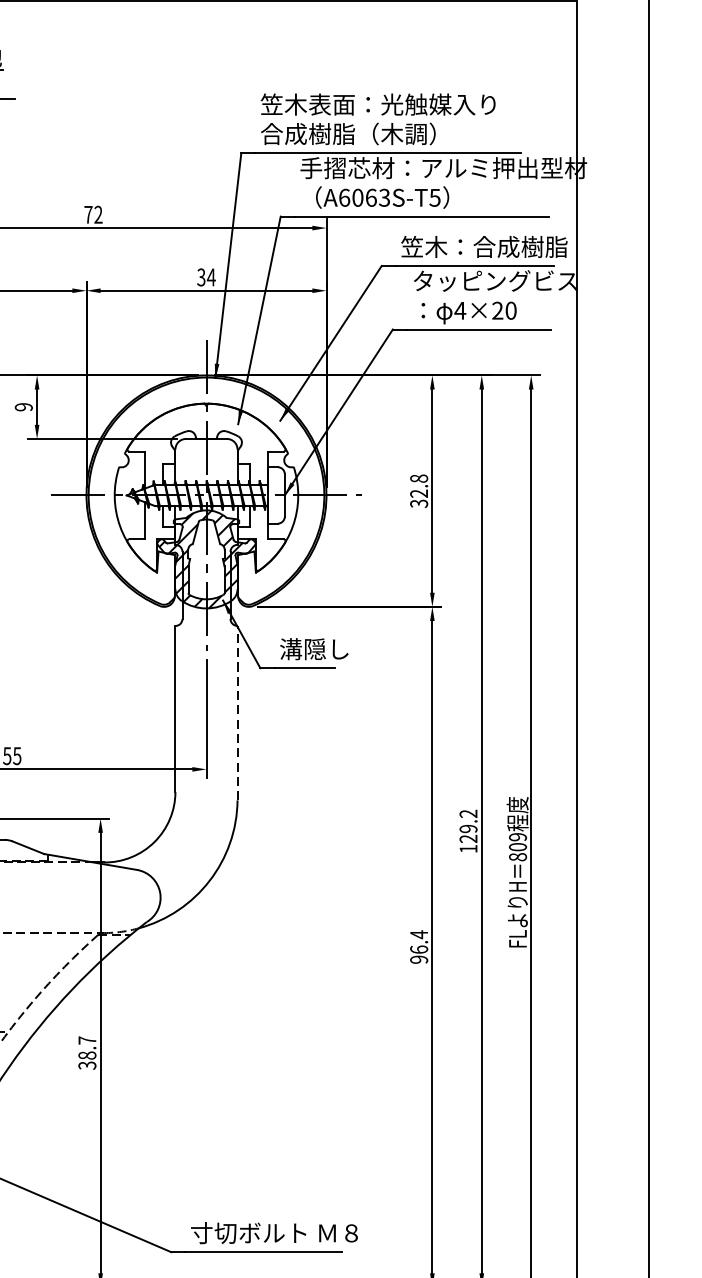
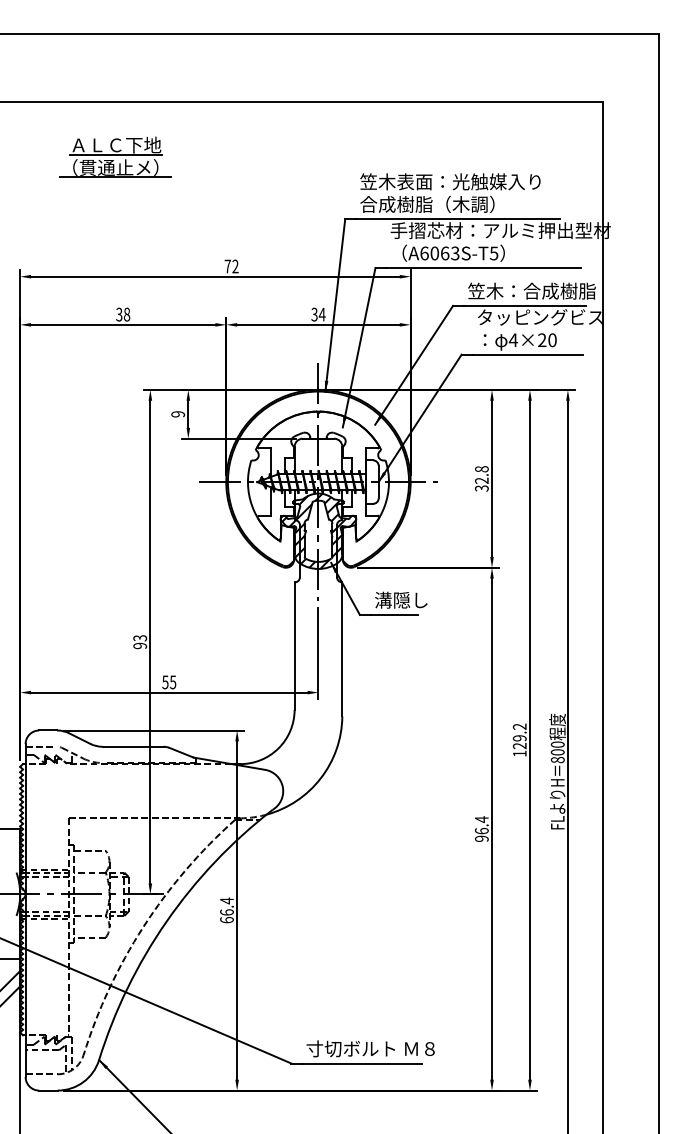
line: (237, 713) -> (342, 649), dashed -> solid
text: (517, 836) -> (557, 744), 809 -> 800
text: (86, 1053) -> (226, 910), 38.7 -> 66.4

